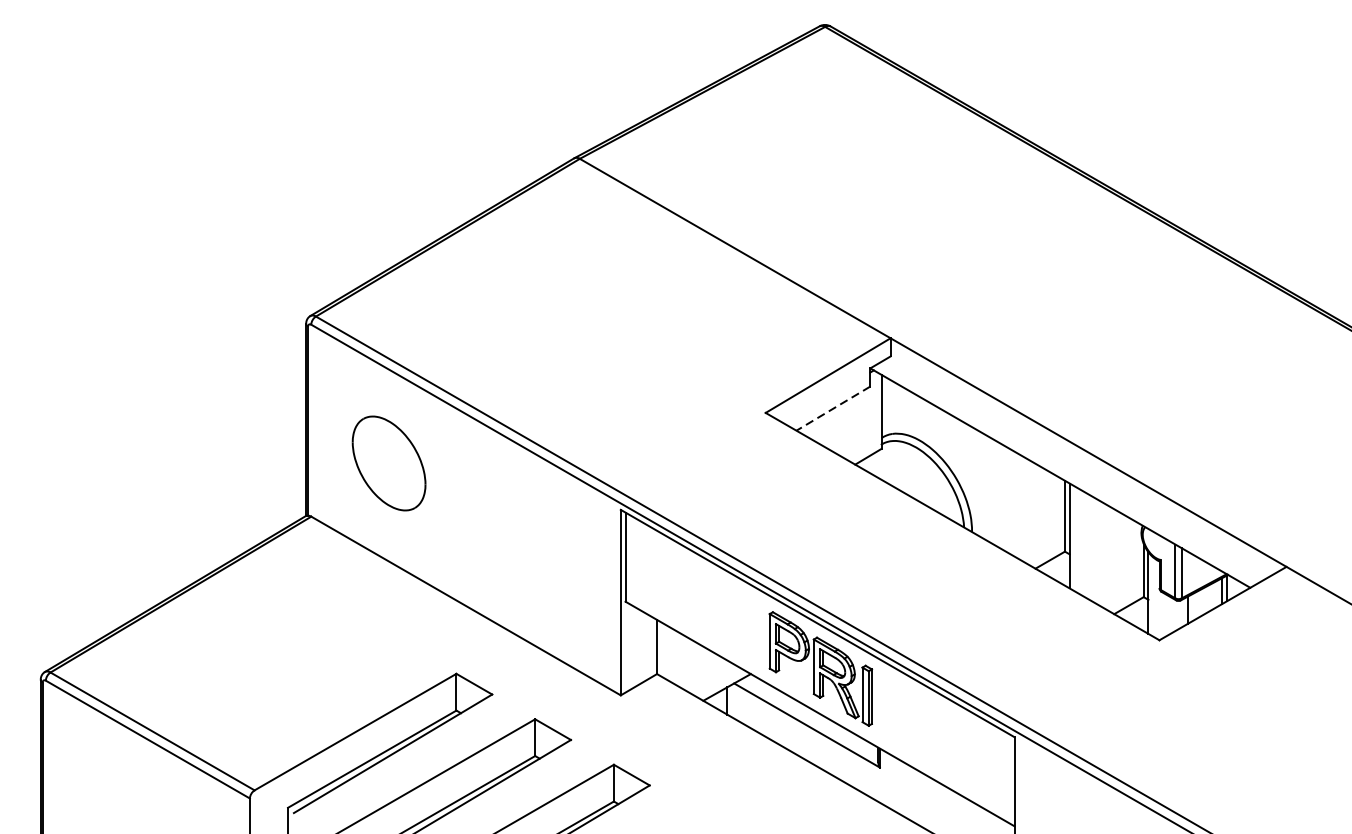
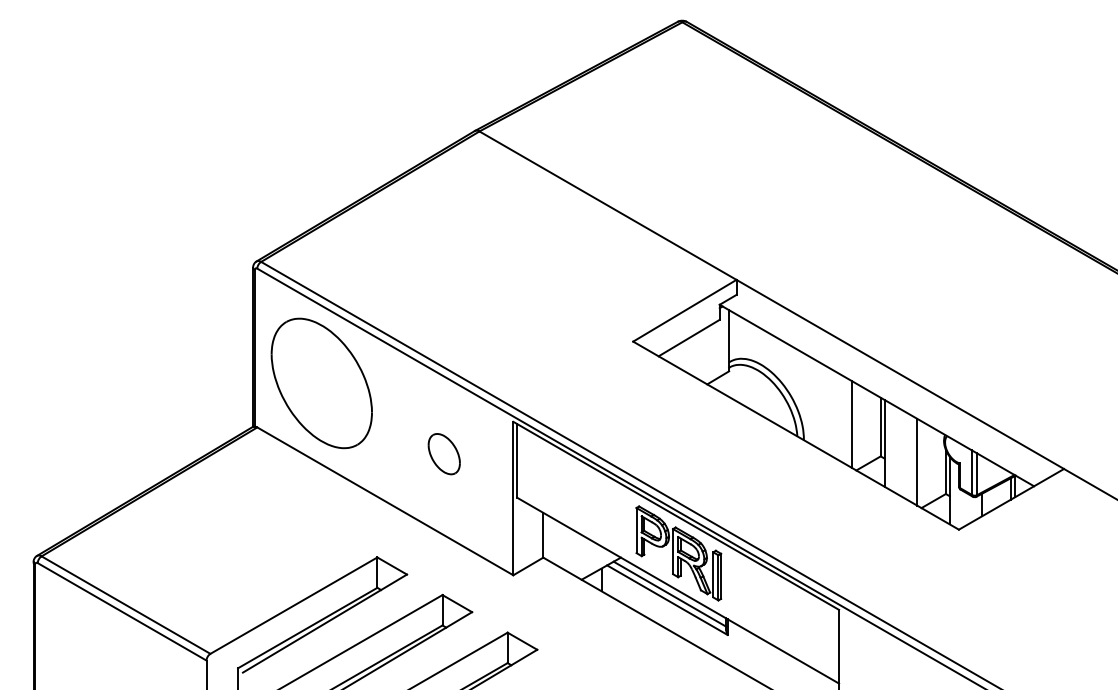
line: (833, 409) -> (689, 338), dashed -> solid
part: (388, 463) -> (321, 383), size x1.67
line: (1030, 513) -> (852, 424), added
part: (536, 549) -> (443, 454), added
line: (1109, 557) -> (917, 461), added
line: (809, 717) -> (669, 593), added

